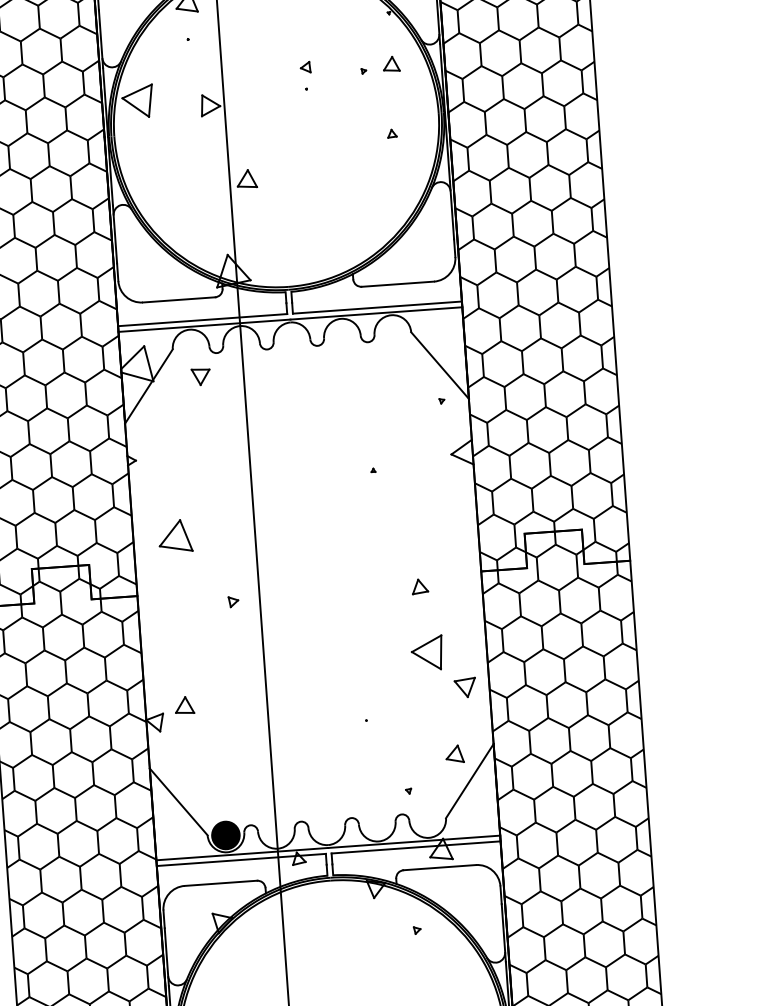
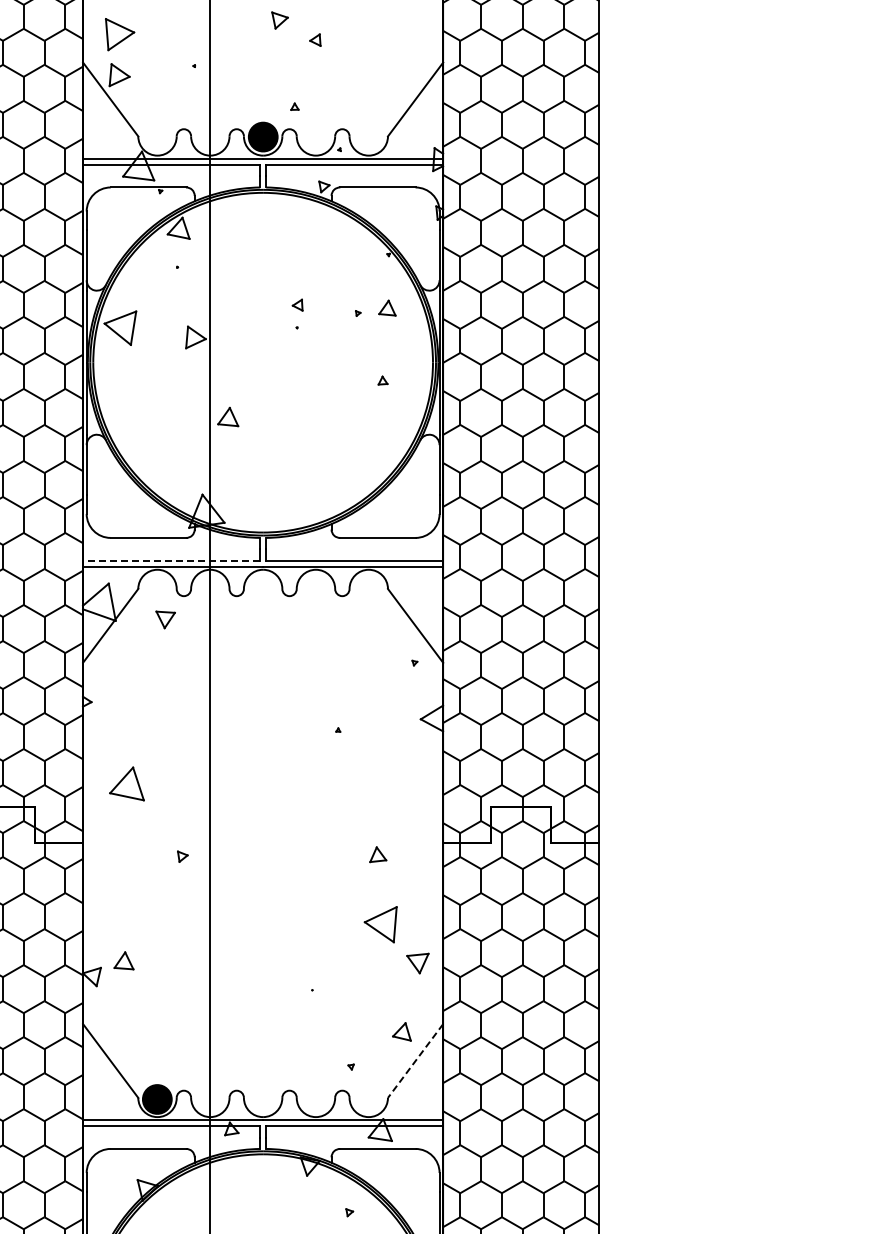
line: (202, 319) -> (171, 560), solid -> dashed
line: (469, 781) -> (415, 1061), solid -> dashed

